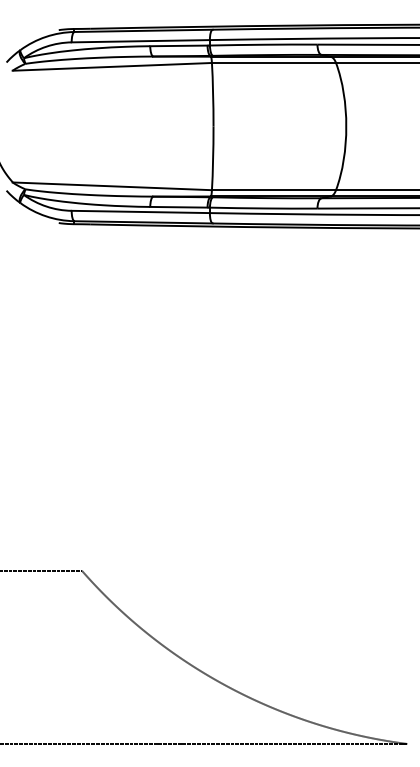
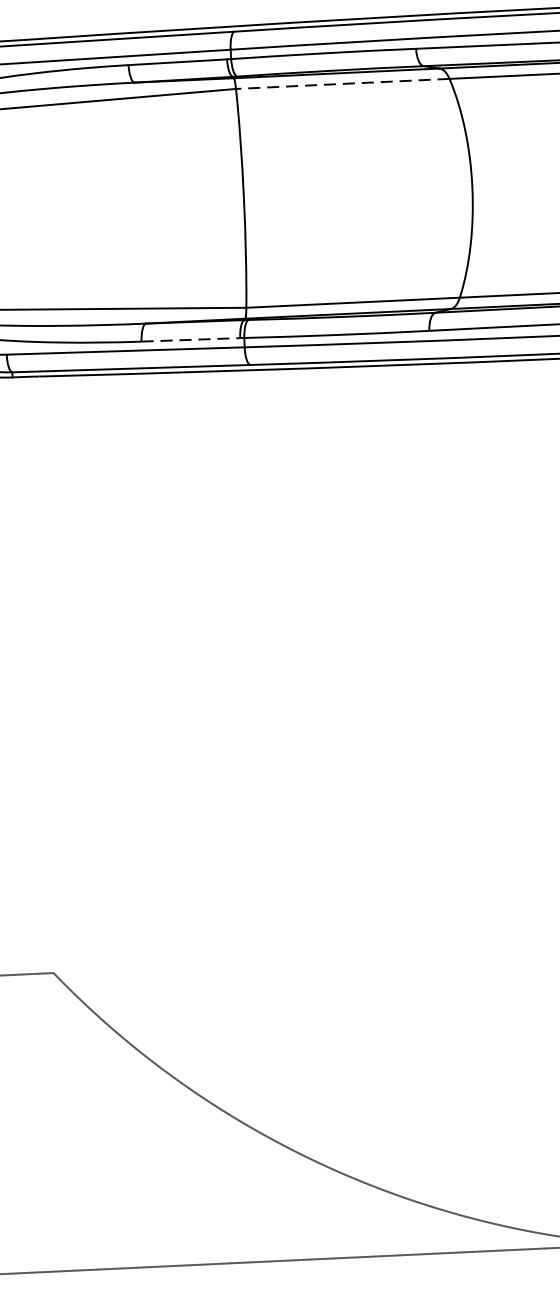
line: (273, 62) -> (341, 83), solid -> dashed
line: (178, 207) -> (190, 340), solid -> dashed

